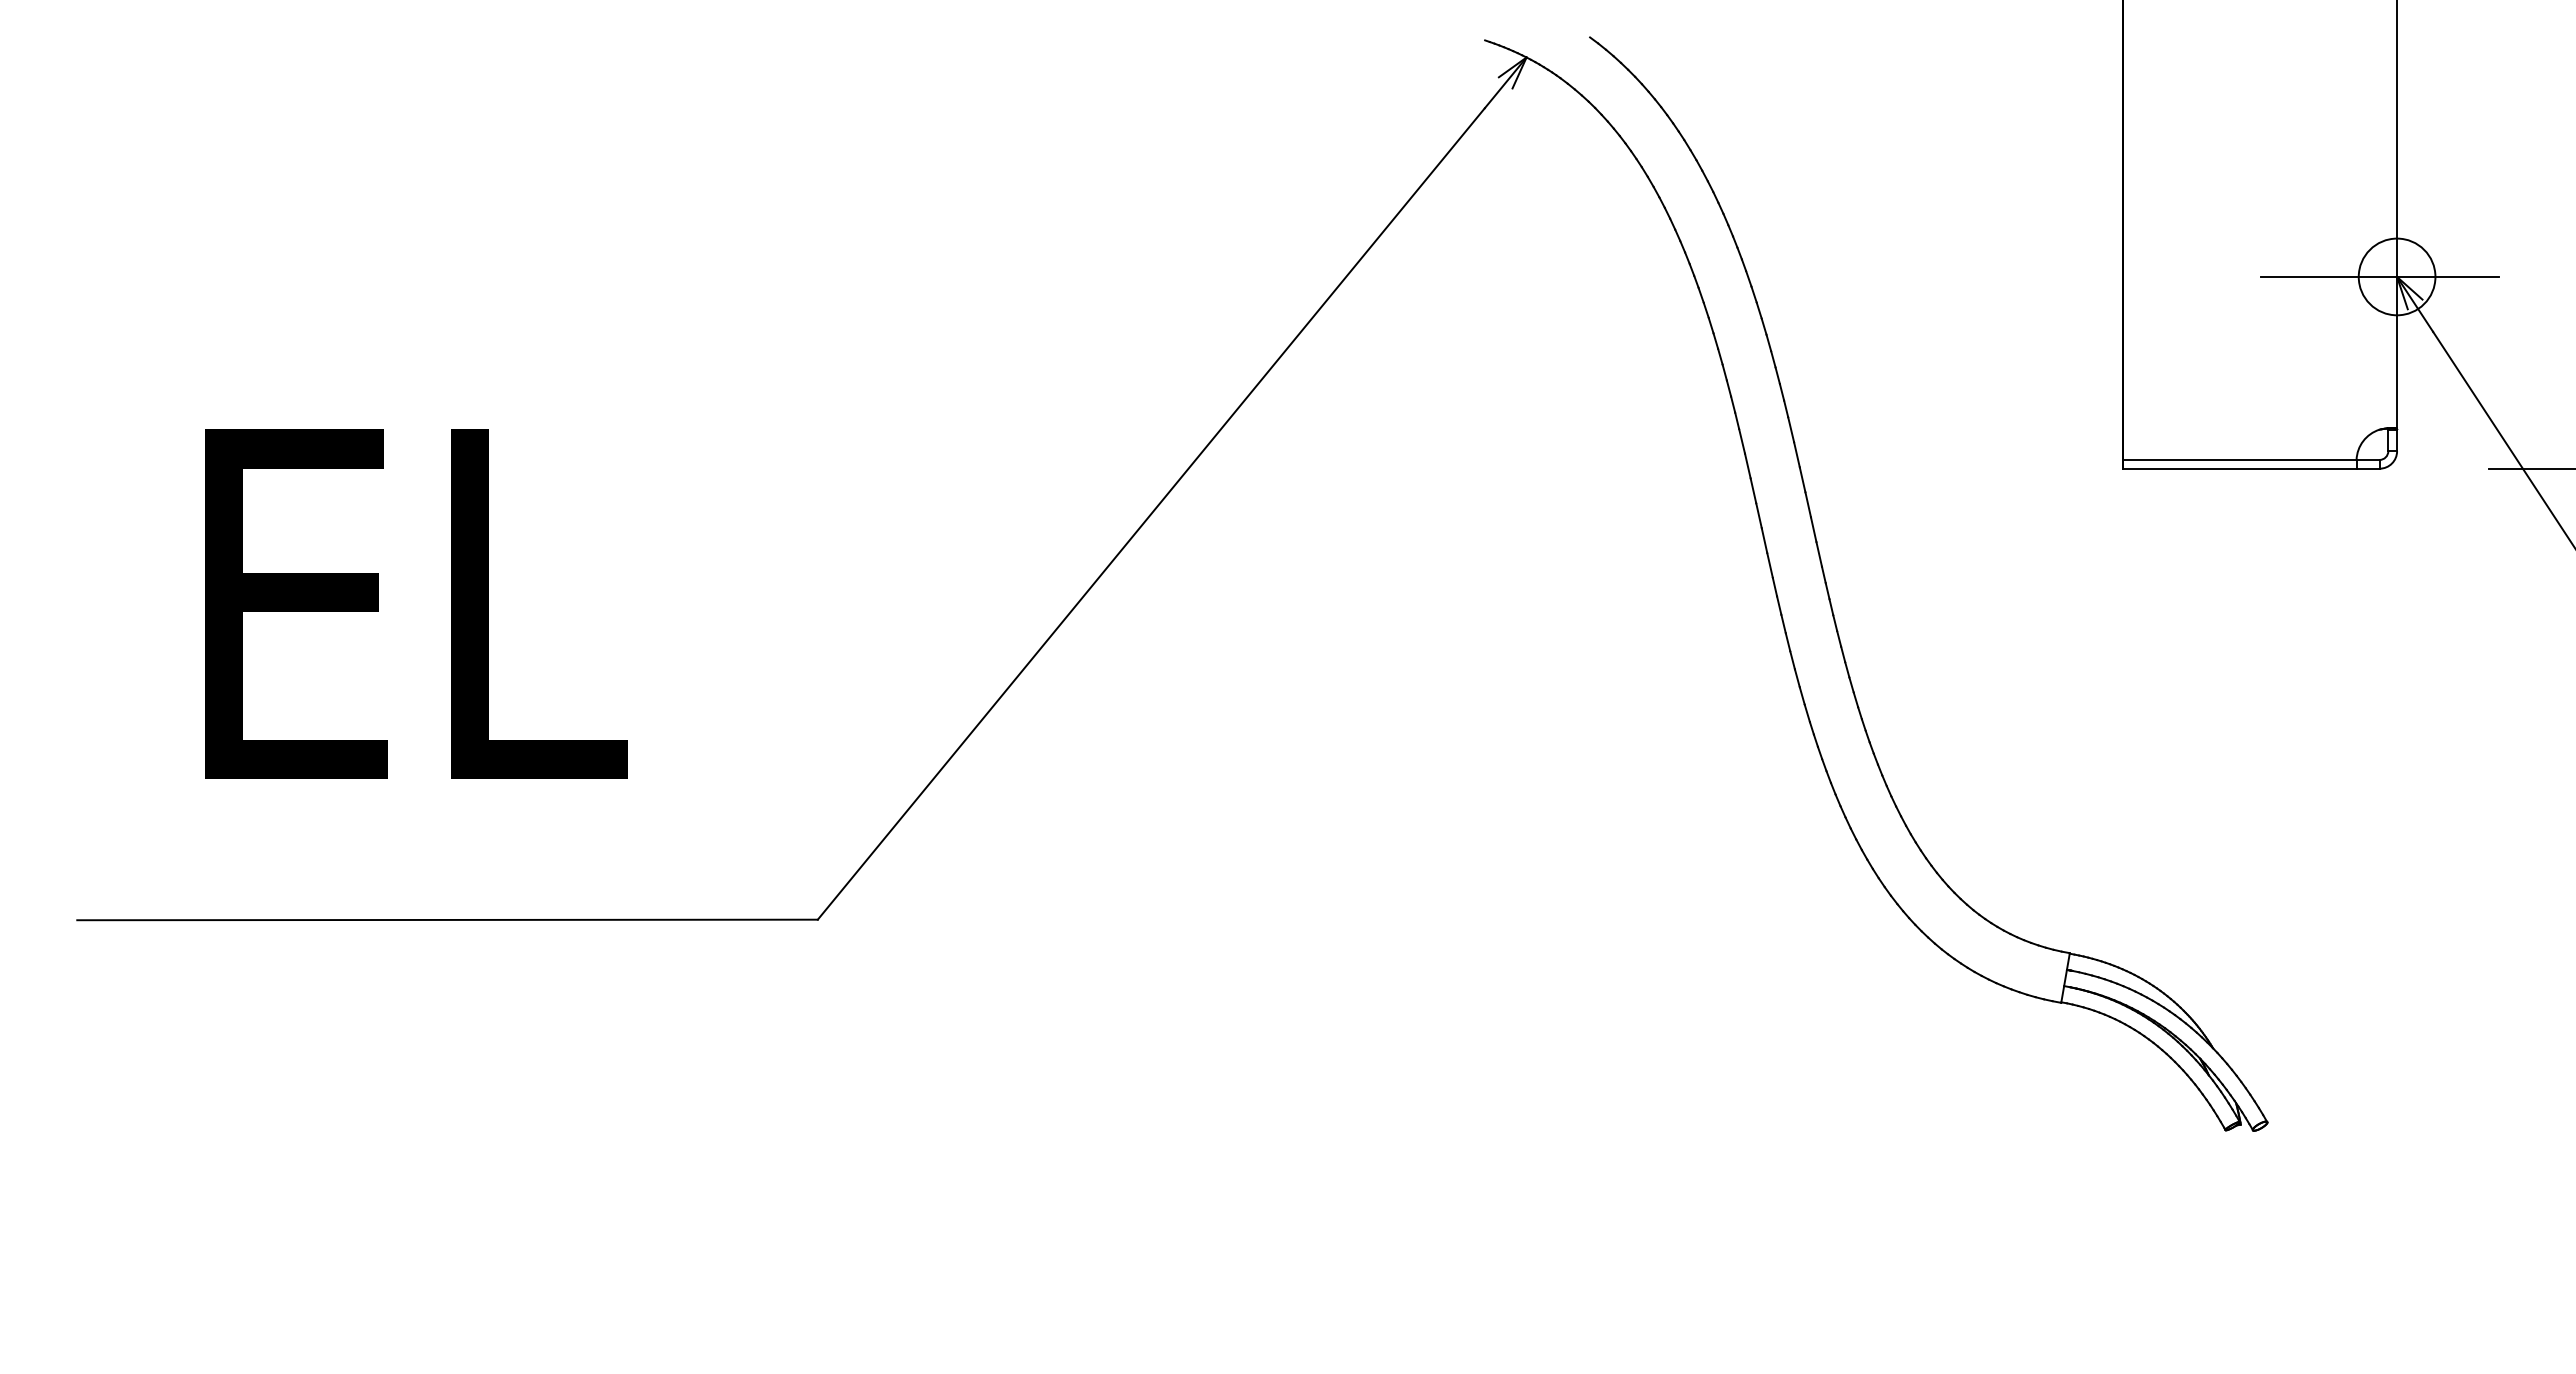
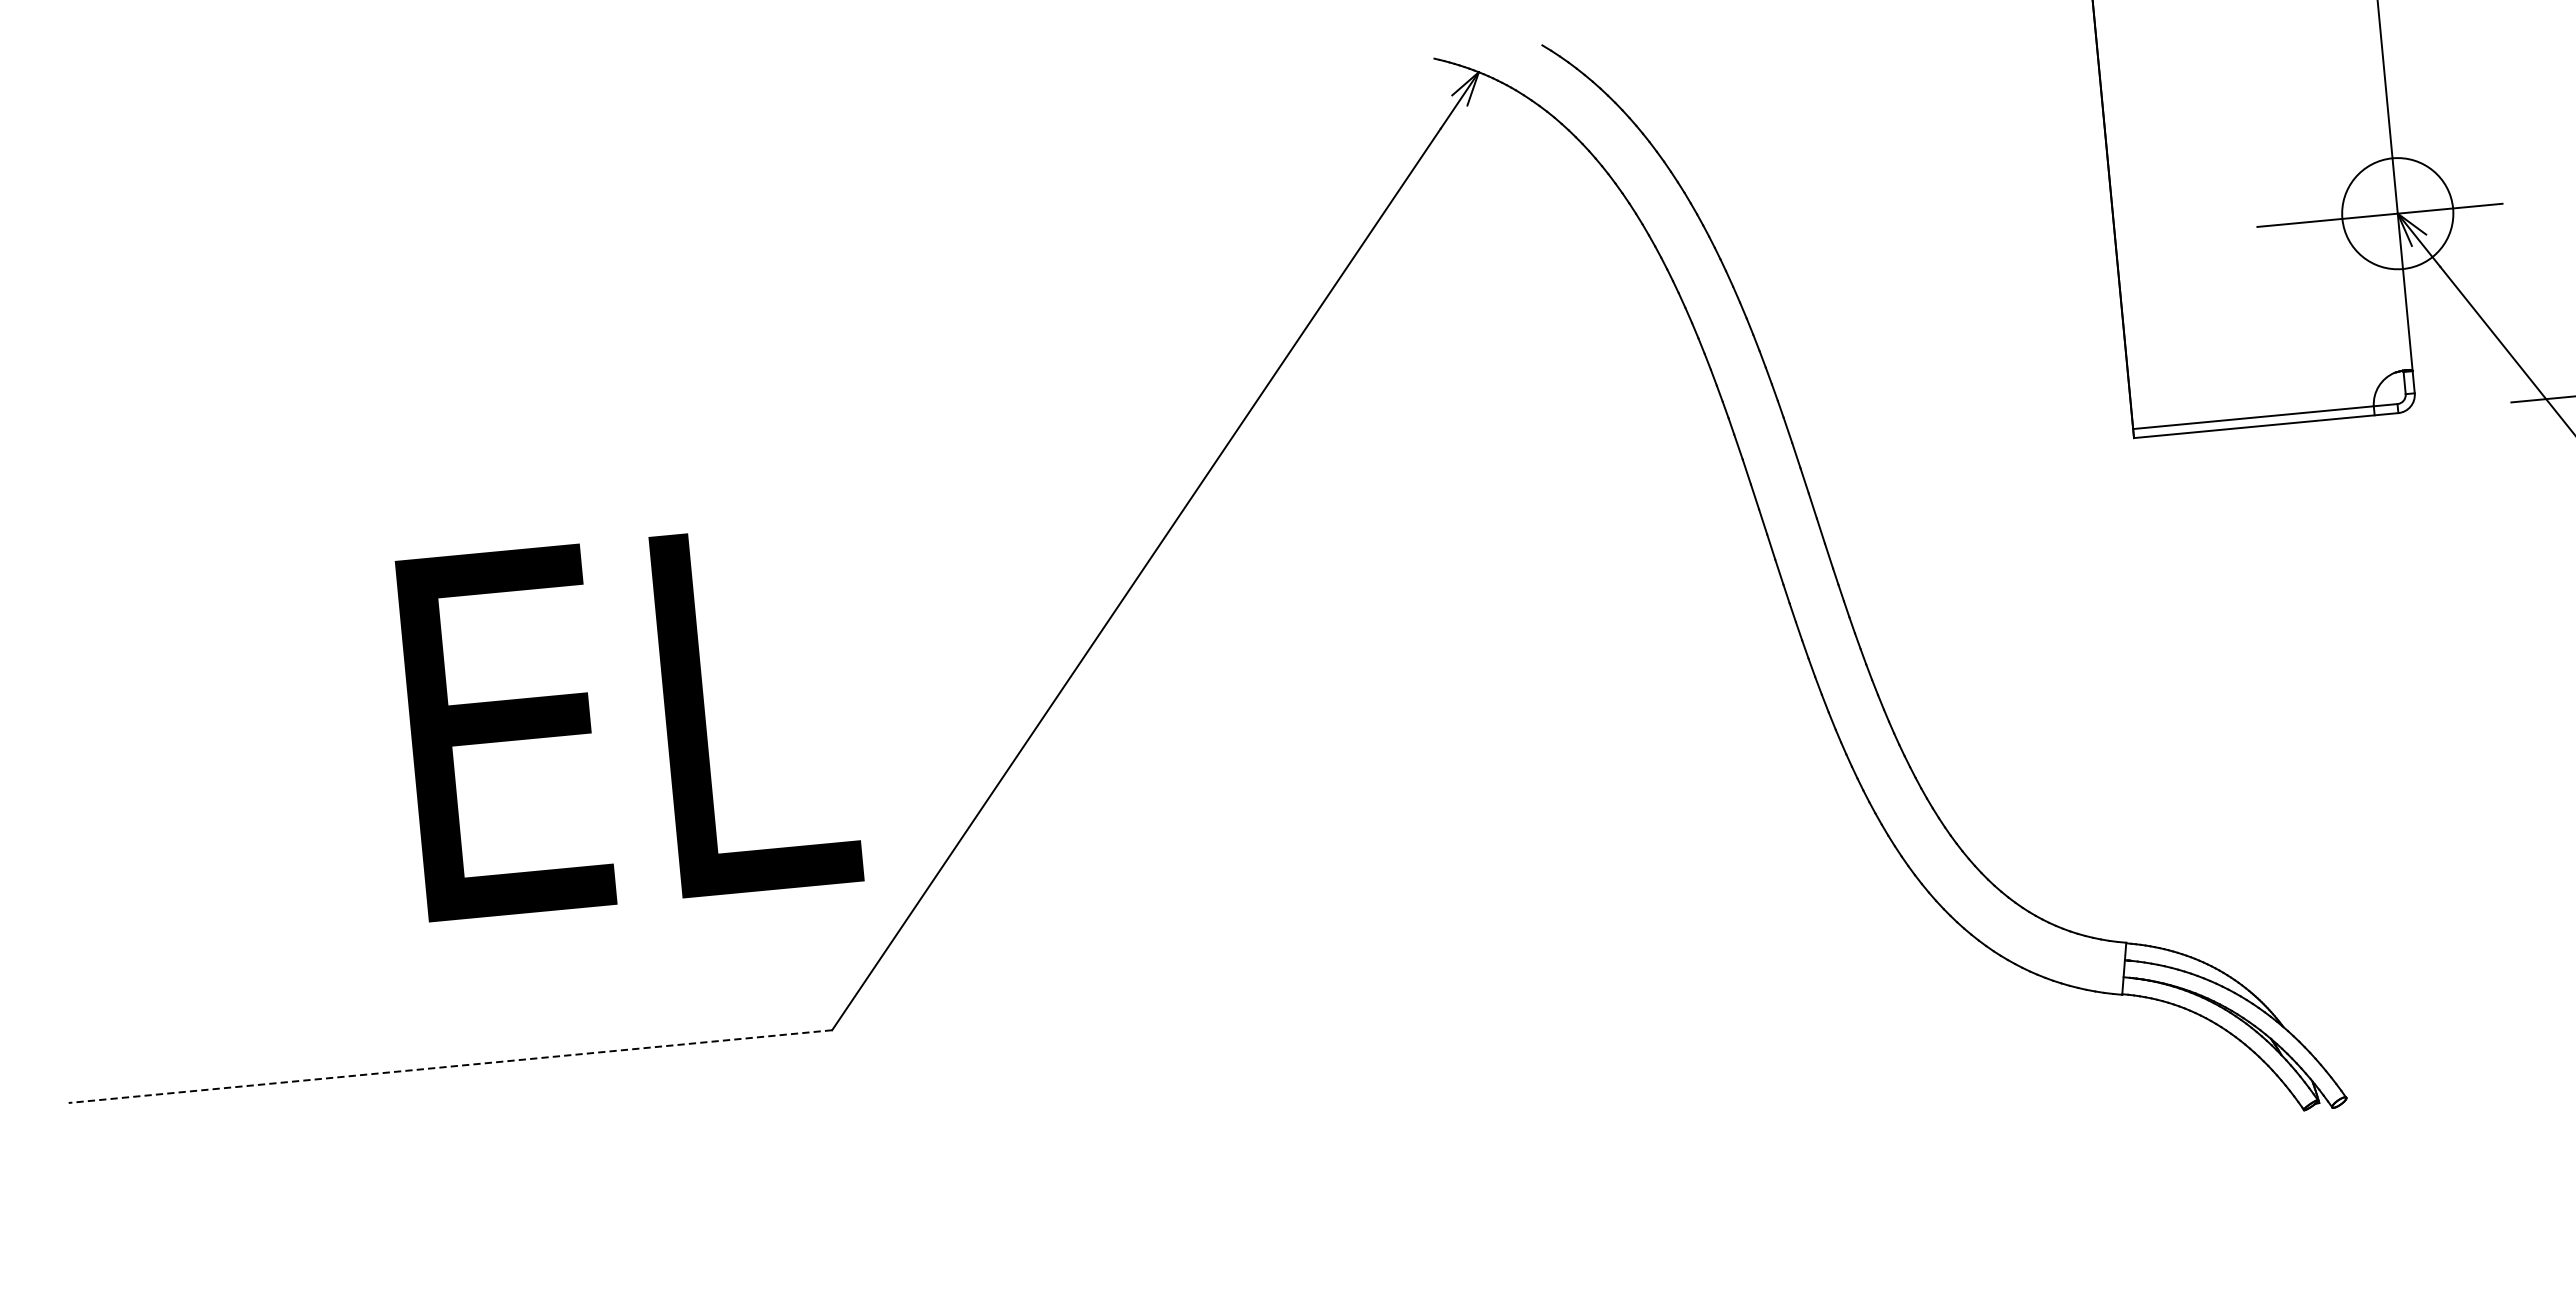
circle: (2396, 276) -> (2397, 213), size x1.4
text: (416, 603) -> (629, 720), moved
line: (447, 919) -> (450, 1066), solid -> dashed

